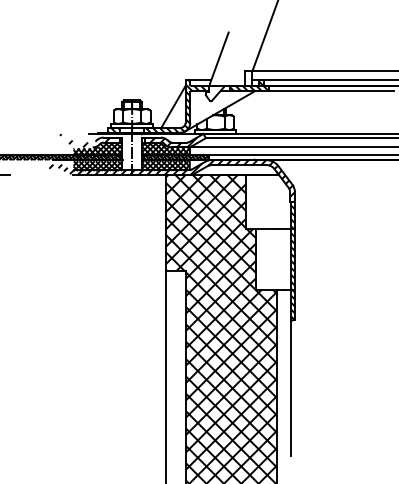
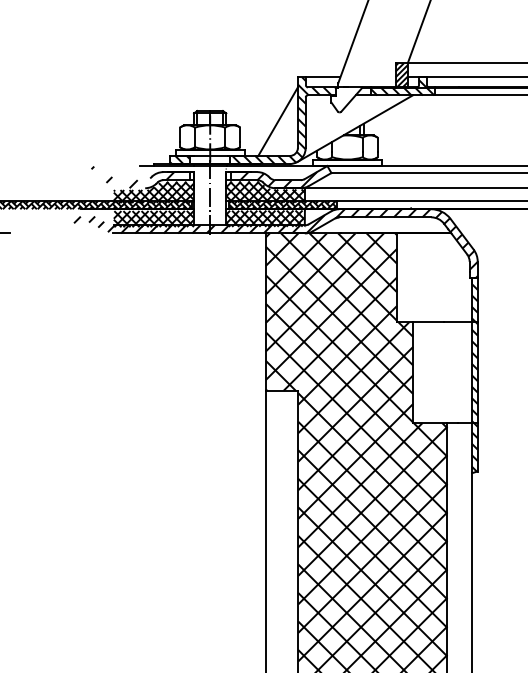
hatch: (248, 78) -> (401, 74), added

